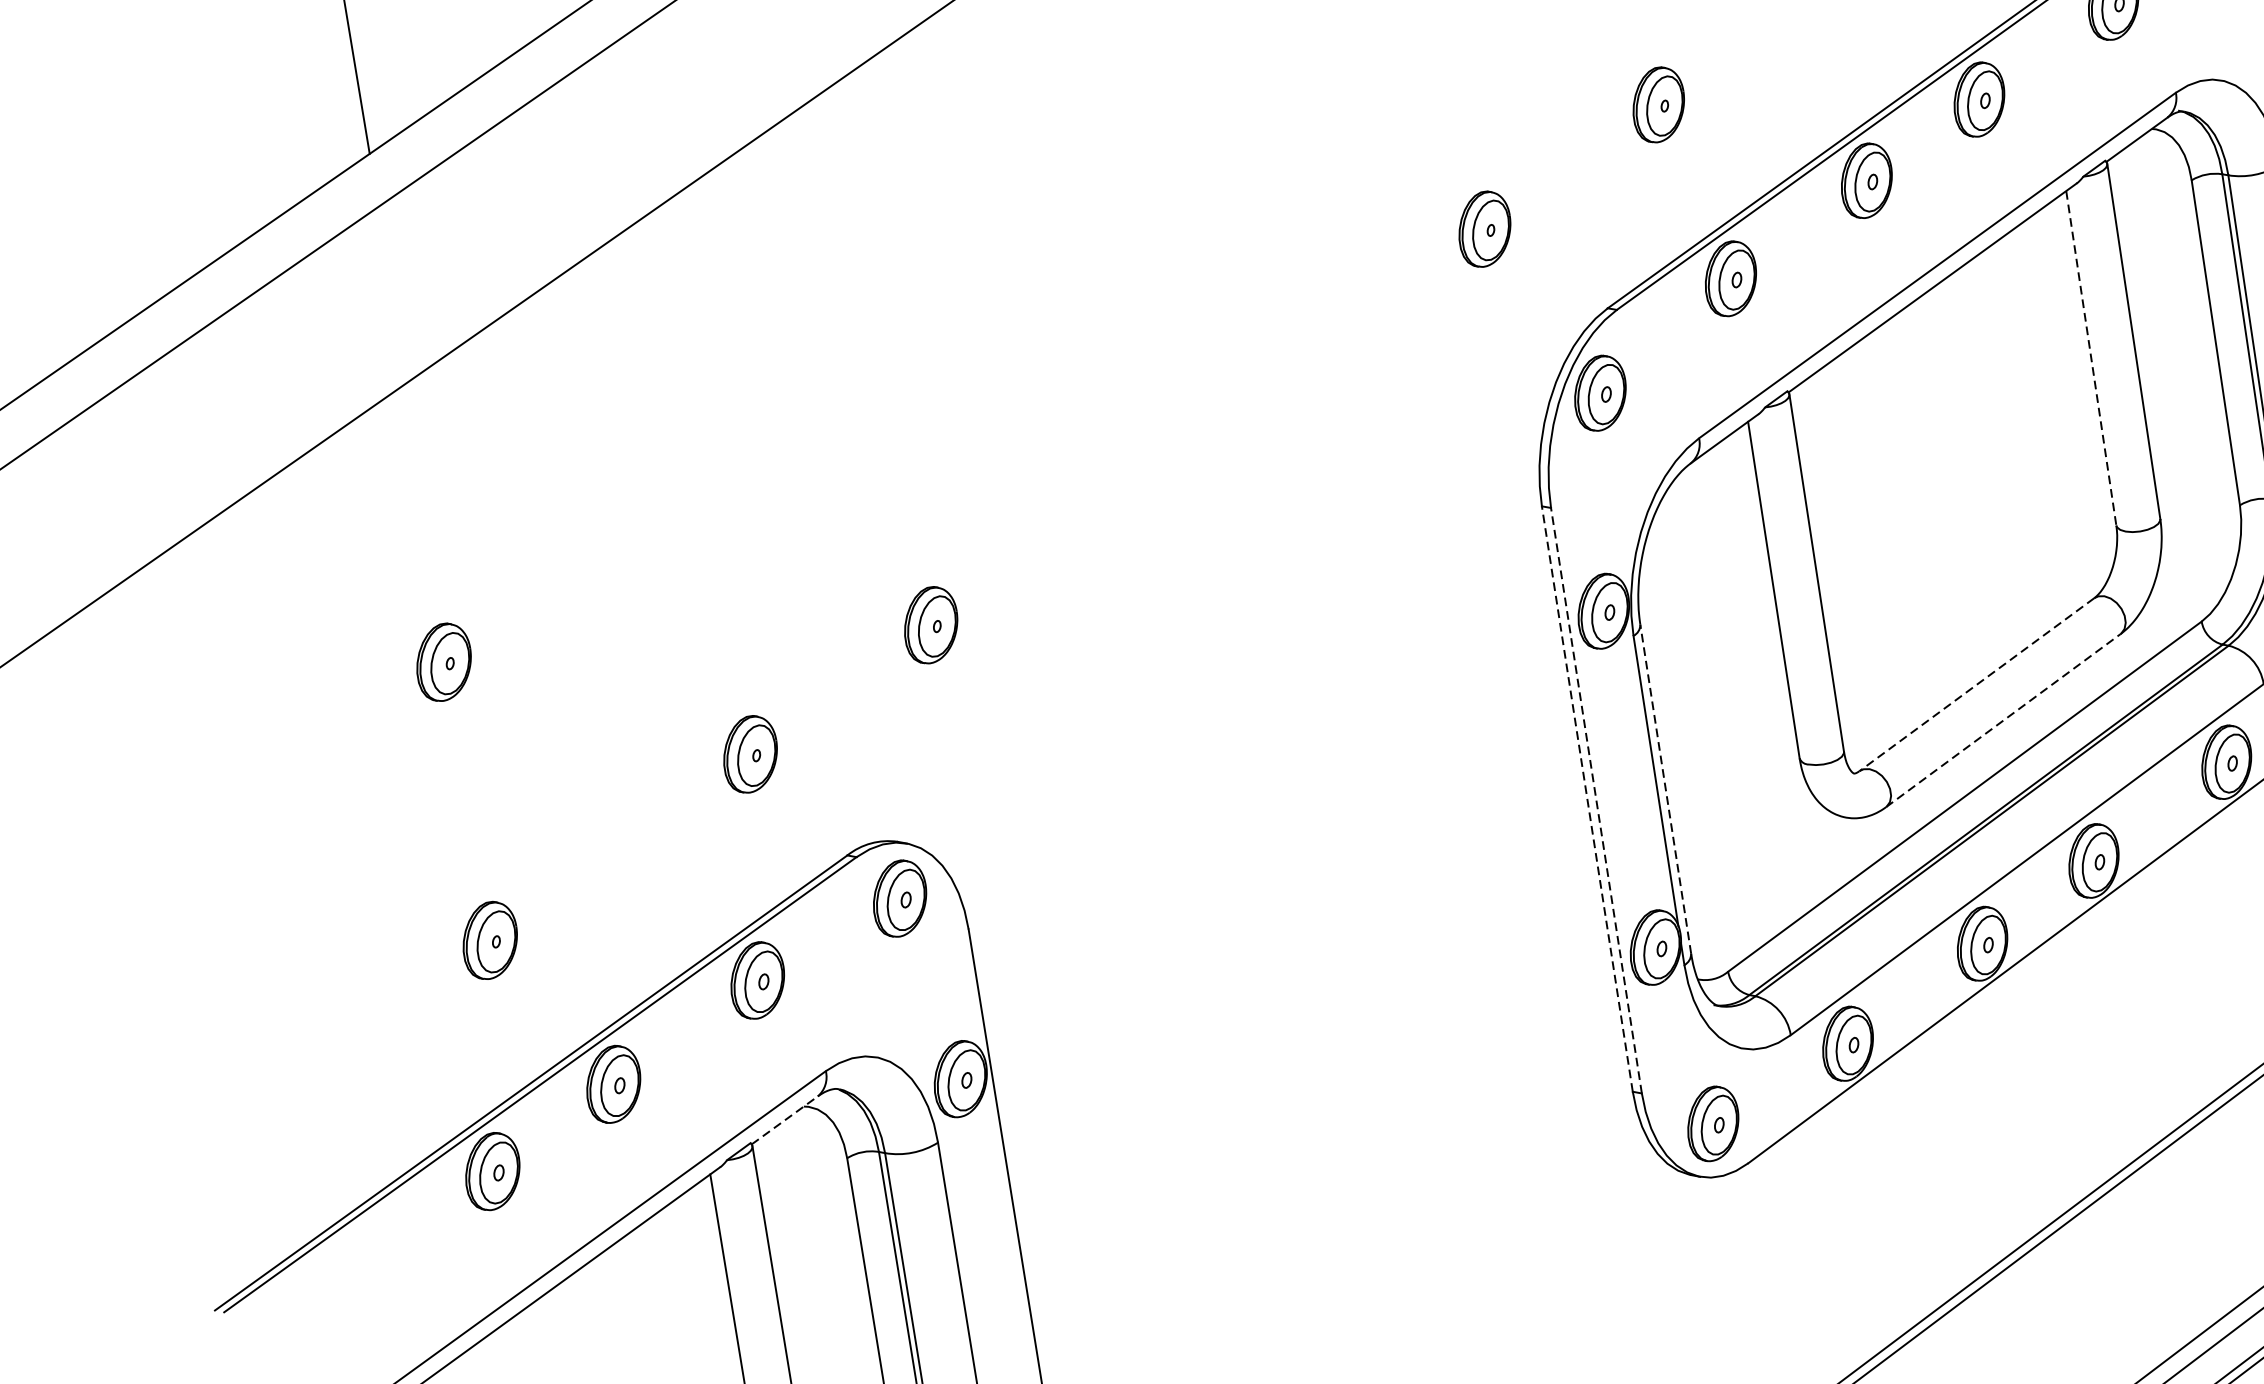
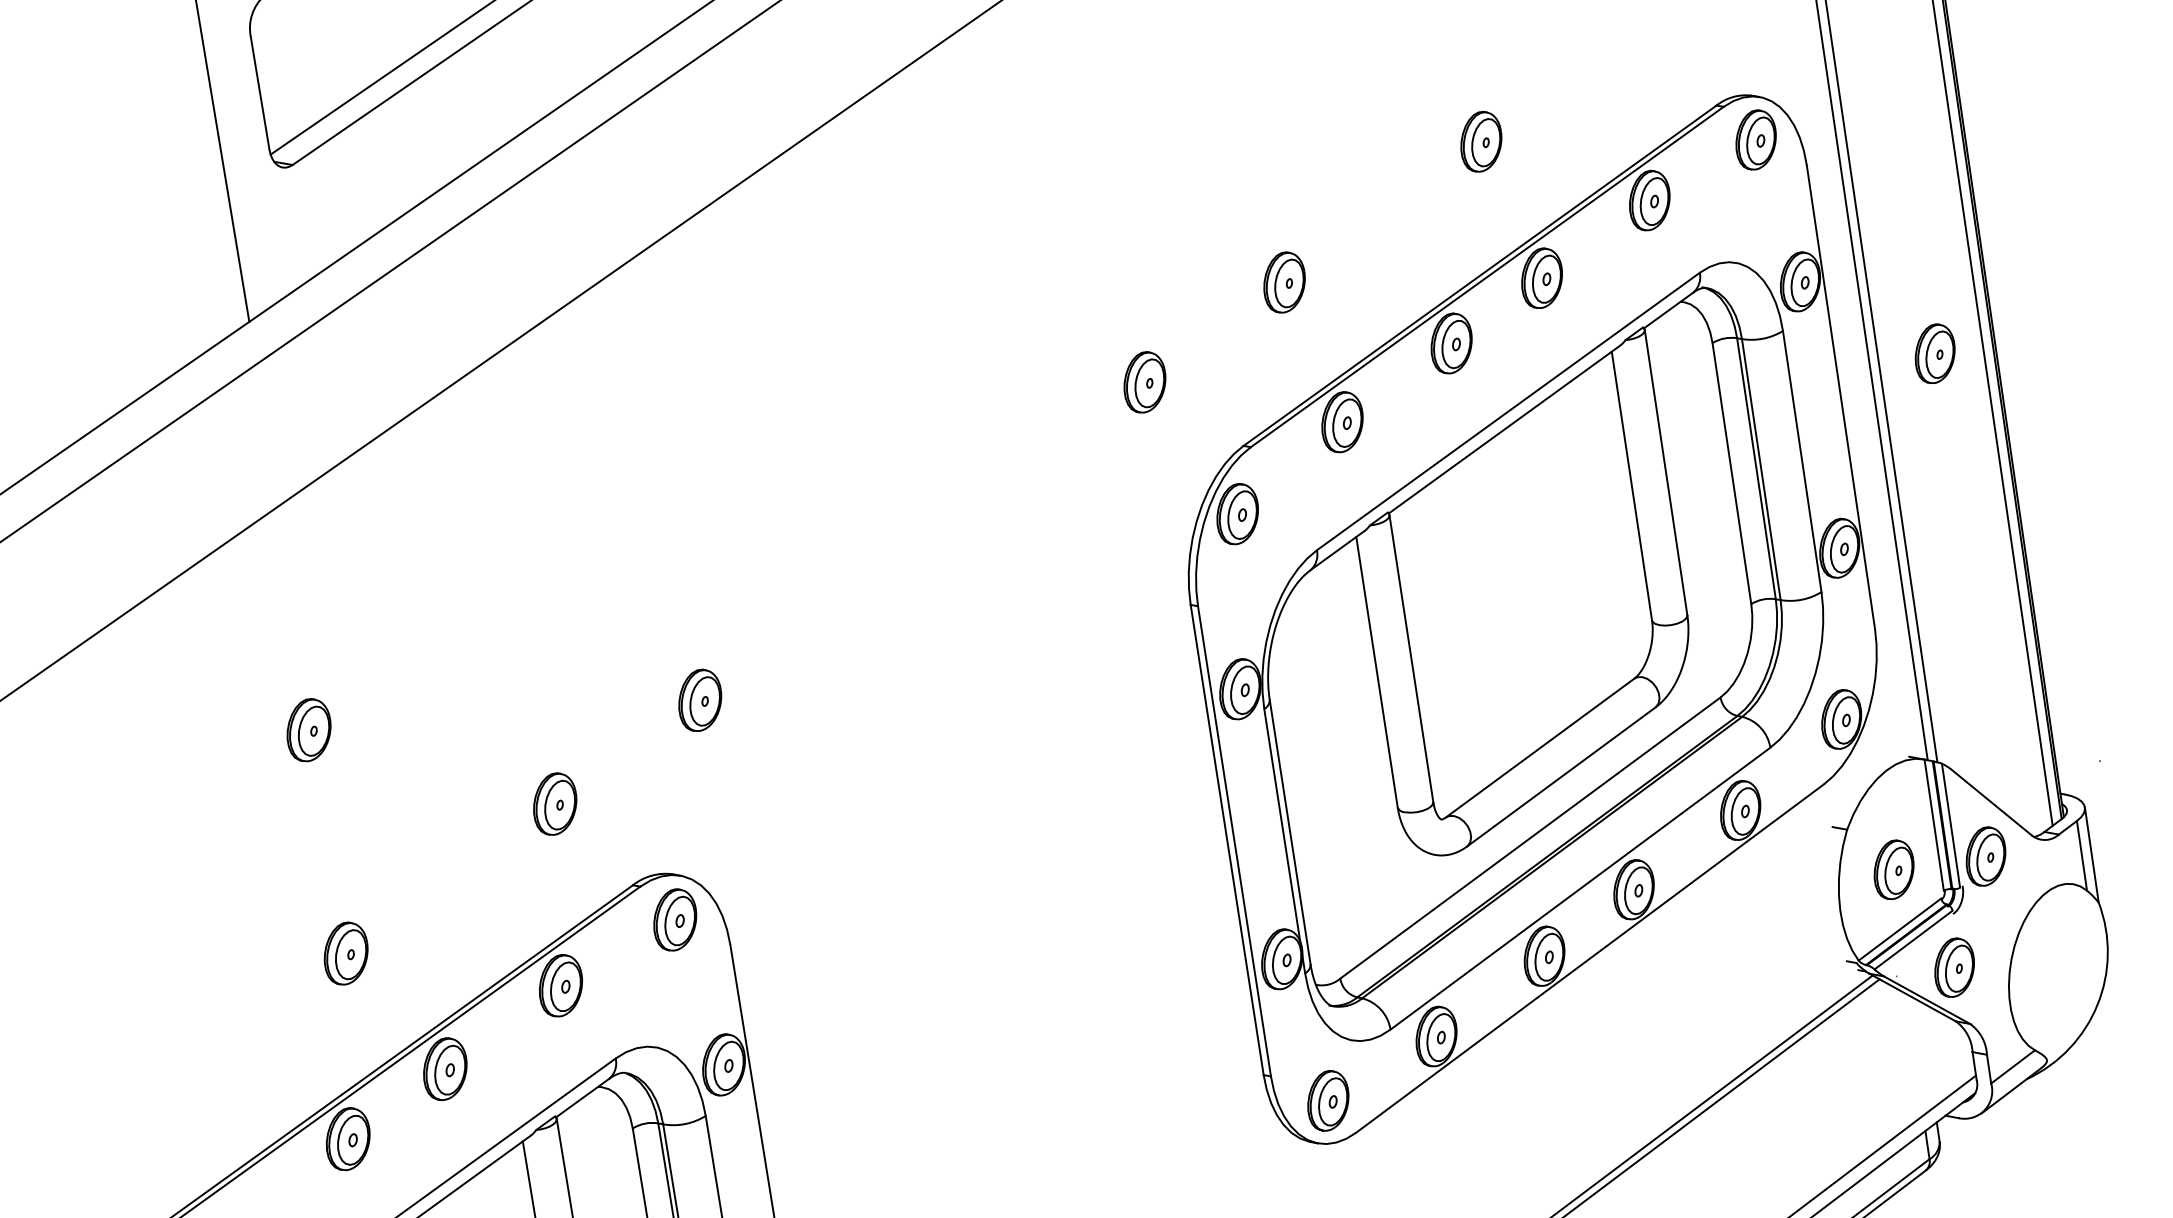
line: (2090, 358) -> (1631, 486), dashed -> solid
line: (1976, 685) -> (1539, 748), dashed -> solid
line: (2003, 719) -> (1561, 776), dashed -> solid
line: (1666, 789) -> (1290, 832), dashed -> solid
line: (1587, 799) -> (1227, 840), dashed -> solid
line: (1596, 800) -> (1234, 841), dashed -> solid
line: (784, 1120) -> (582, 1098), dashed -> solid

